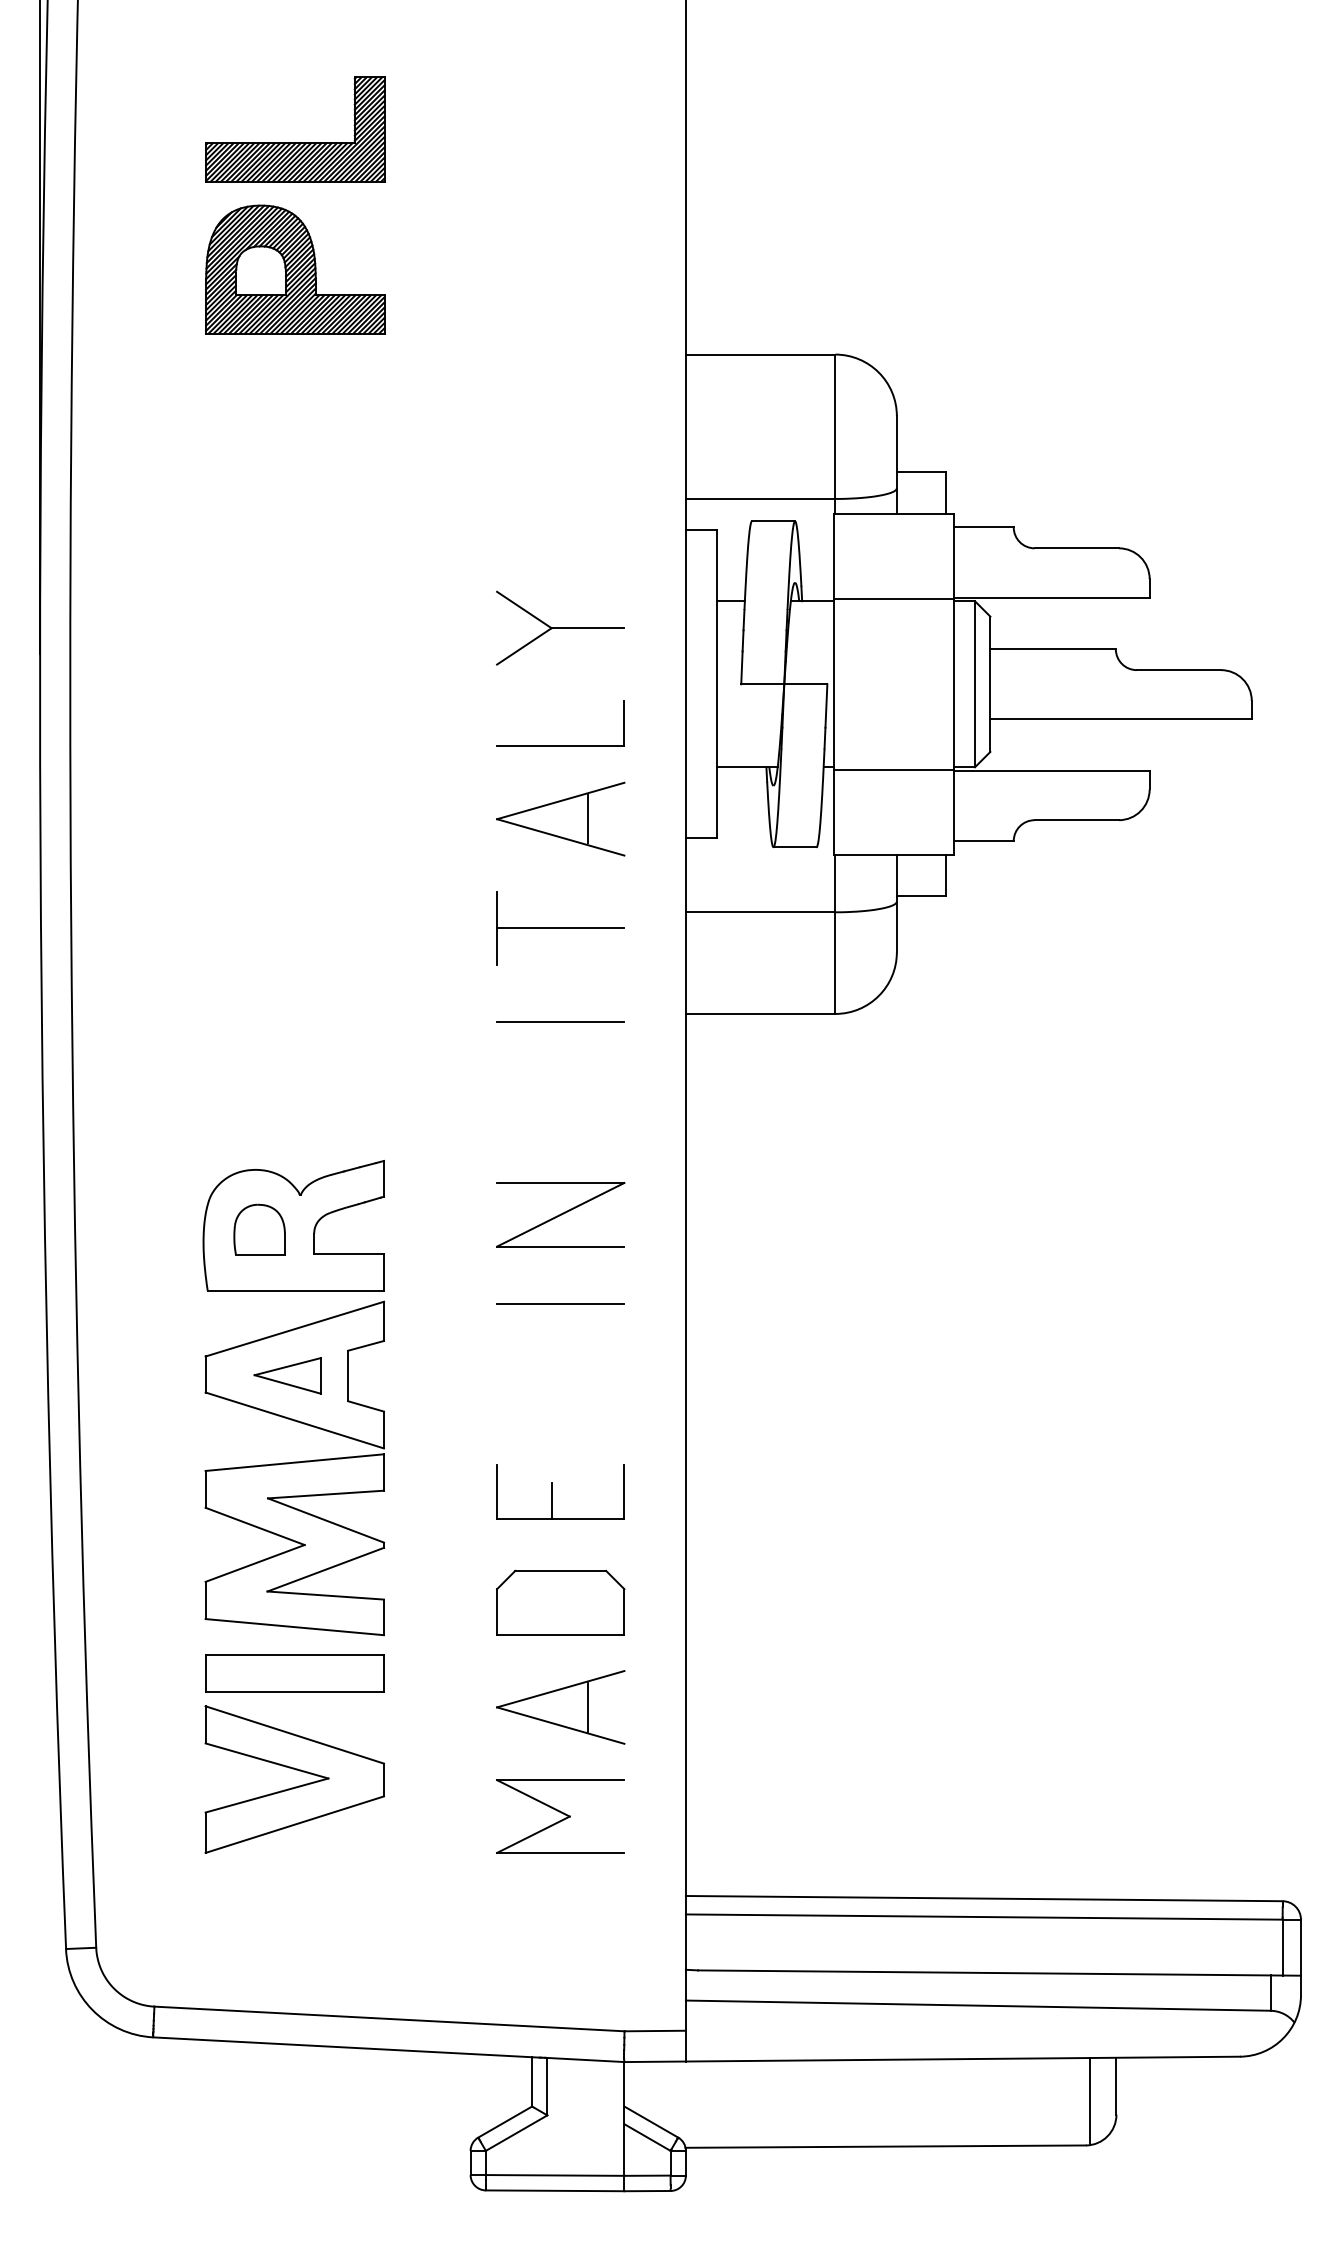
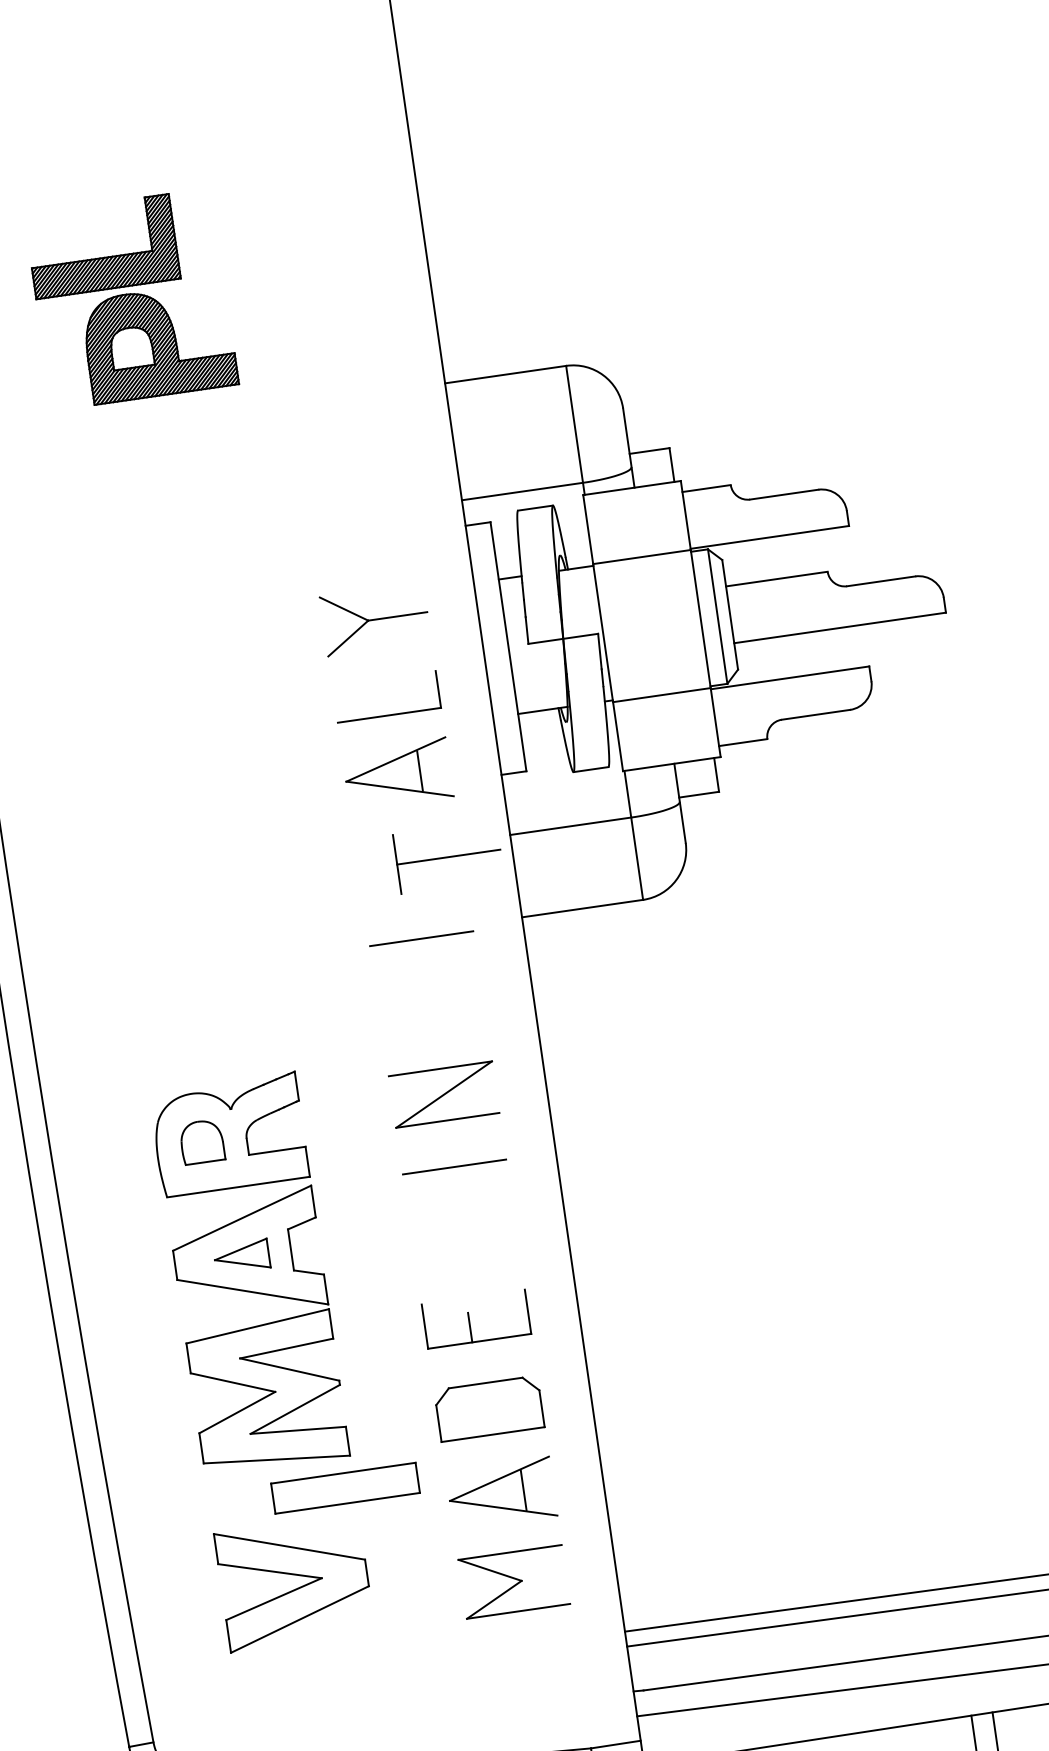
part: (295, 269) -> (159, 342), moved
part: (560, 928) -> (448, 857), moved
part: (294, 1673) -> (345, 1488), moved

